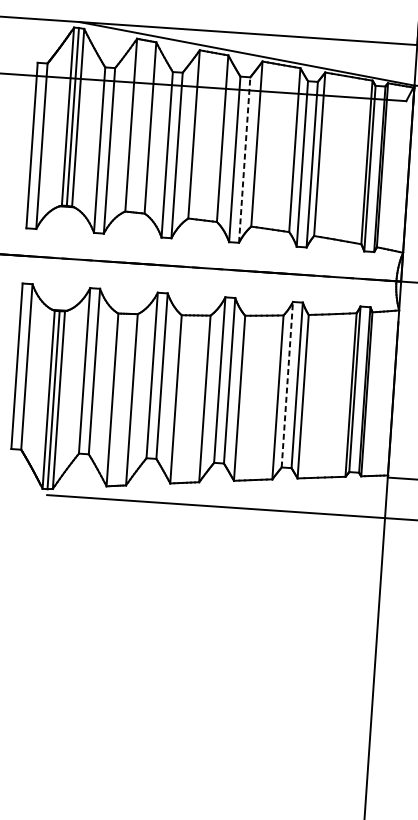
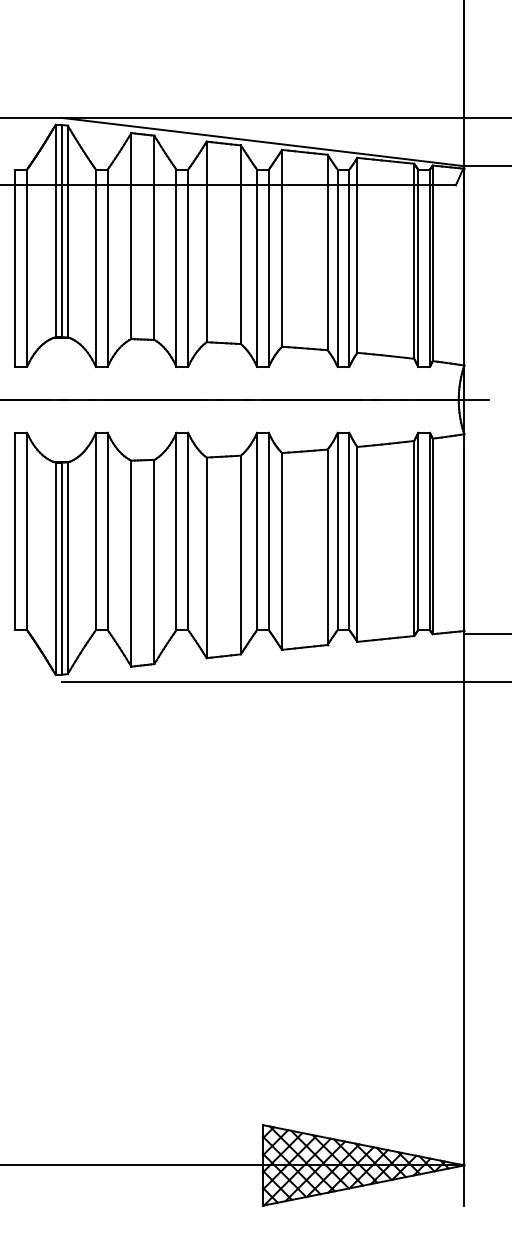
line: (244, 160) -> (268, 268), dashed -> solid
line: (287, 384) -> (337, 531), dashed -> solid

